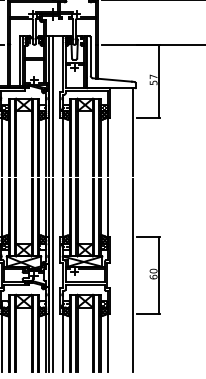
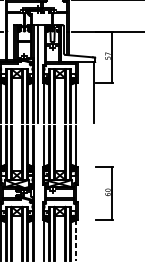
line: (53, 275) -> (37, 193), removed
line: (133, 275) -> (93, 193), removed
line: (107, 343) -> (75, 241), solid -> dashed

